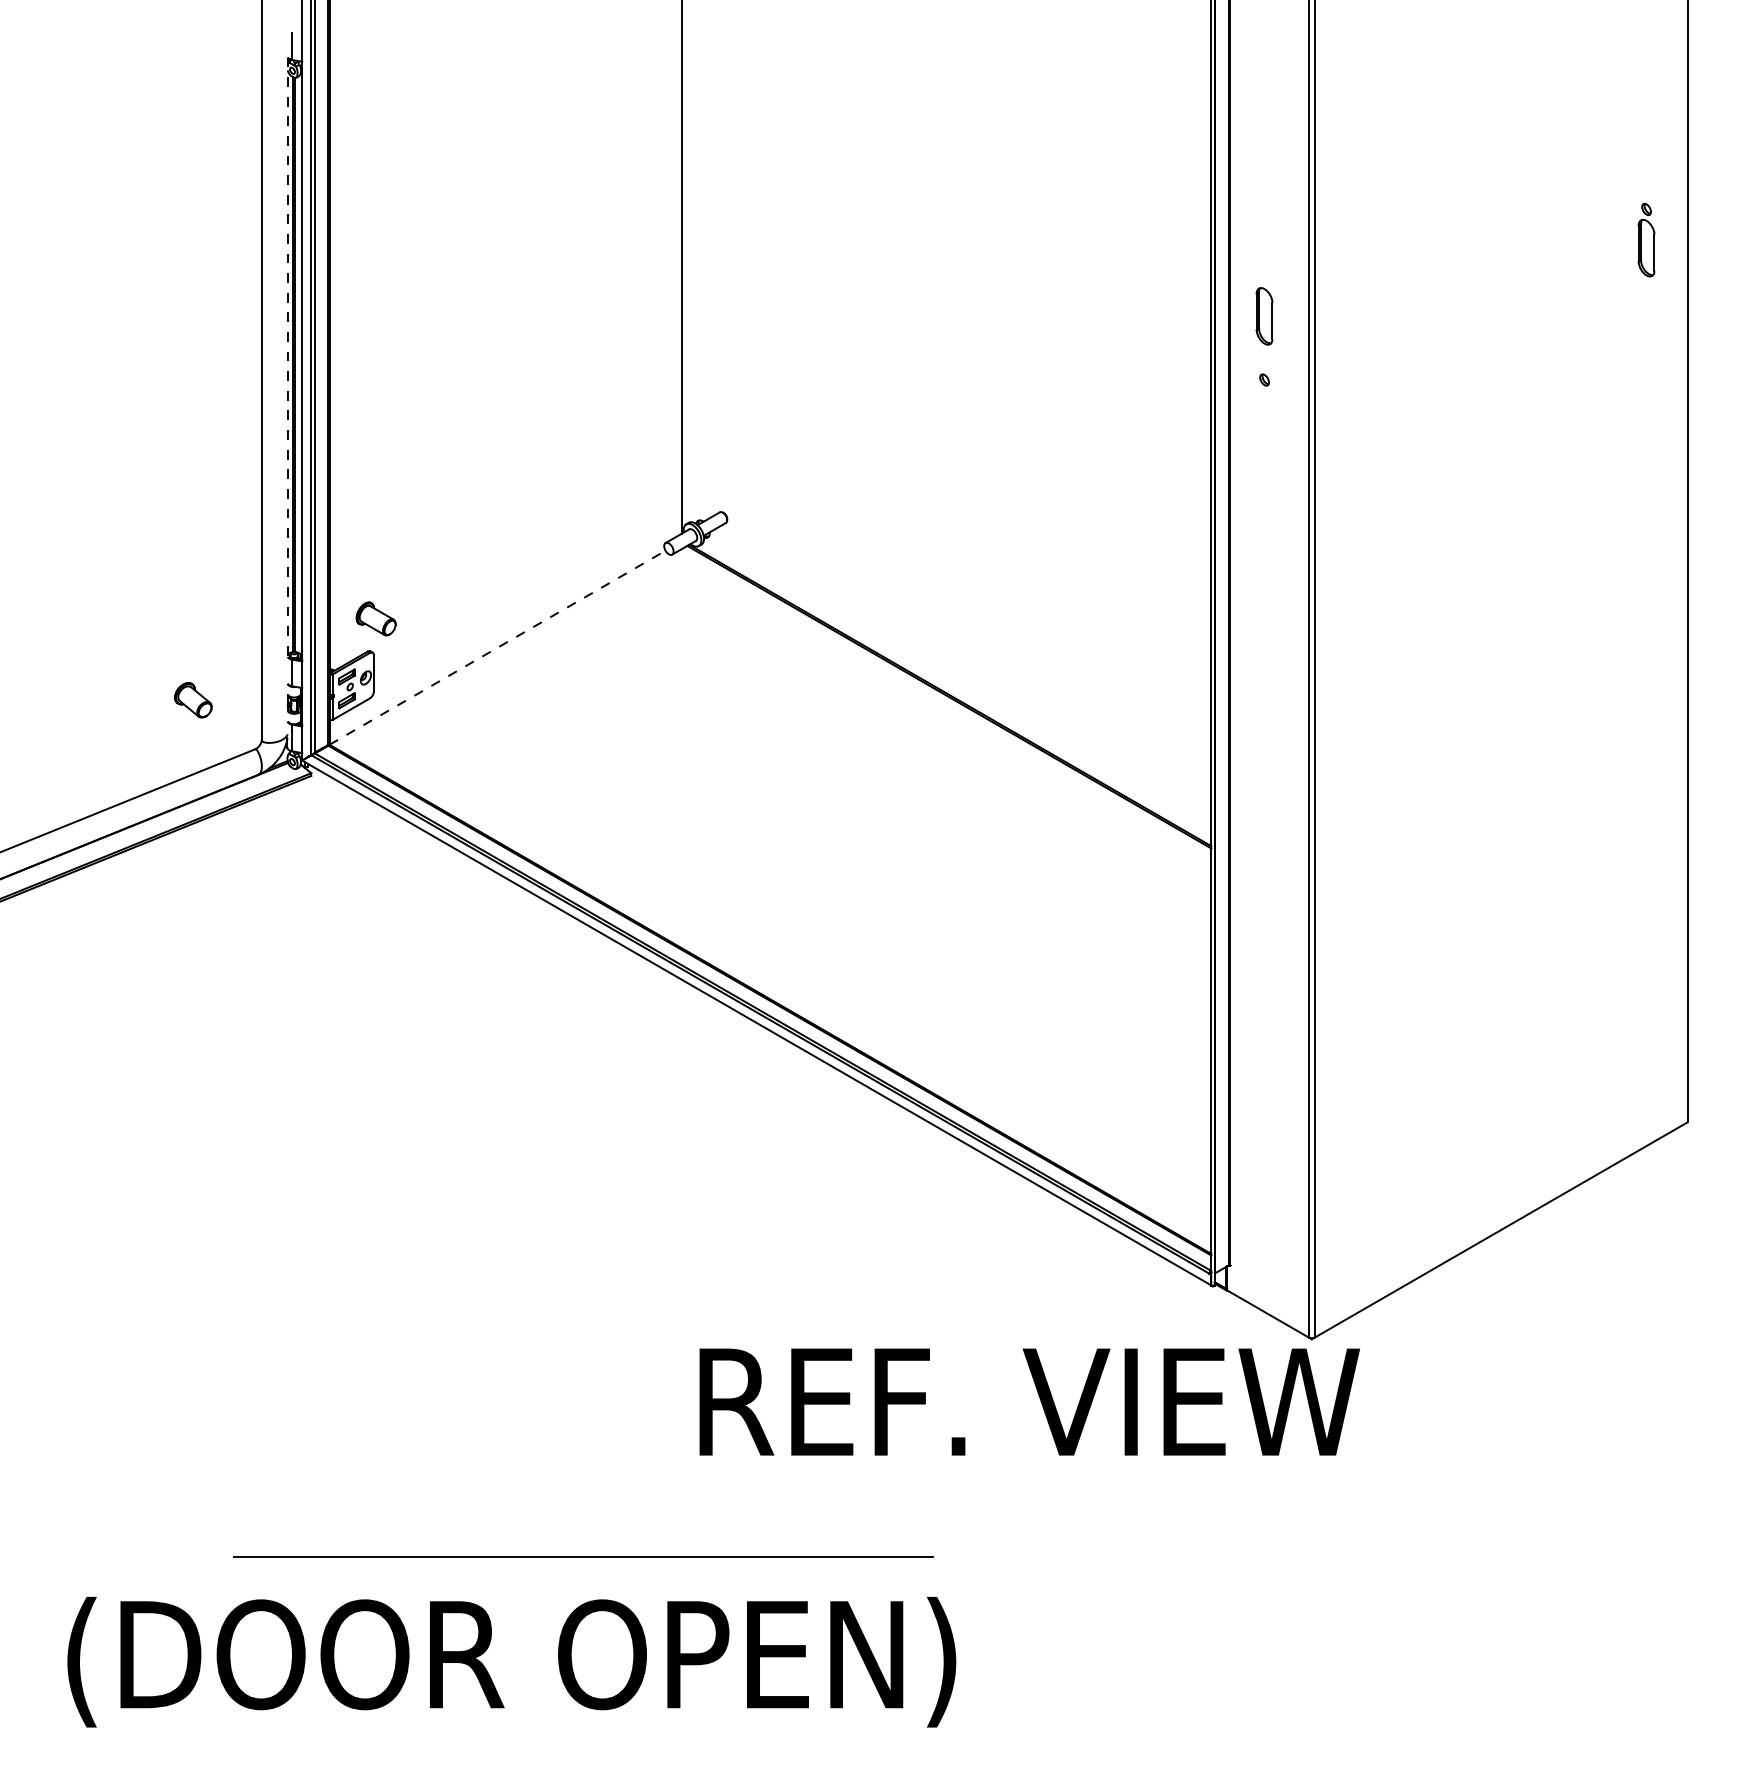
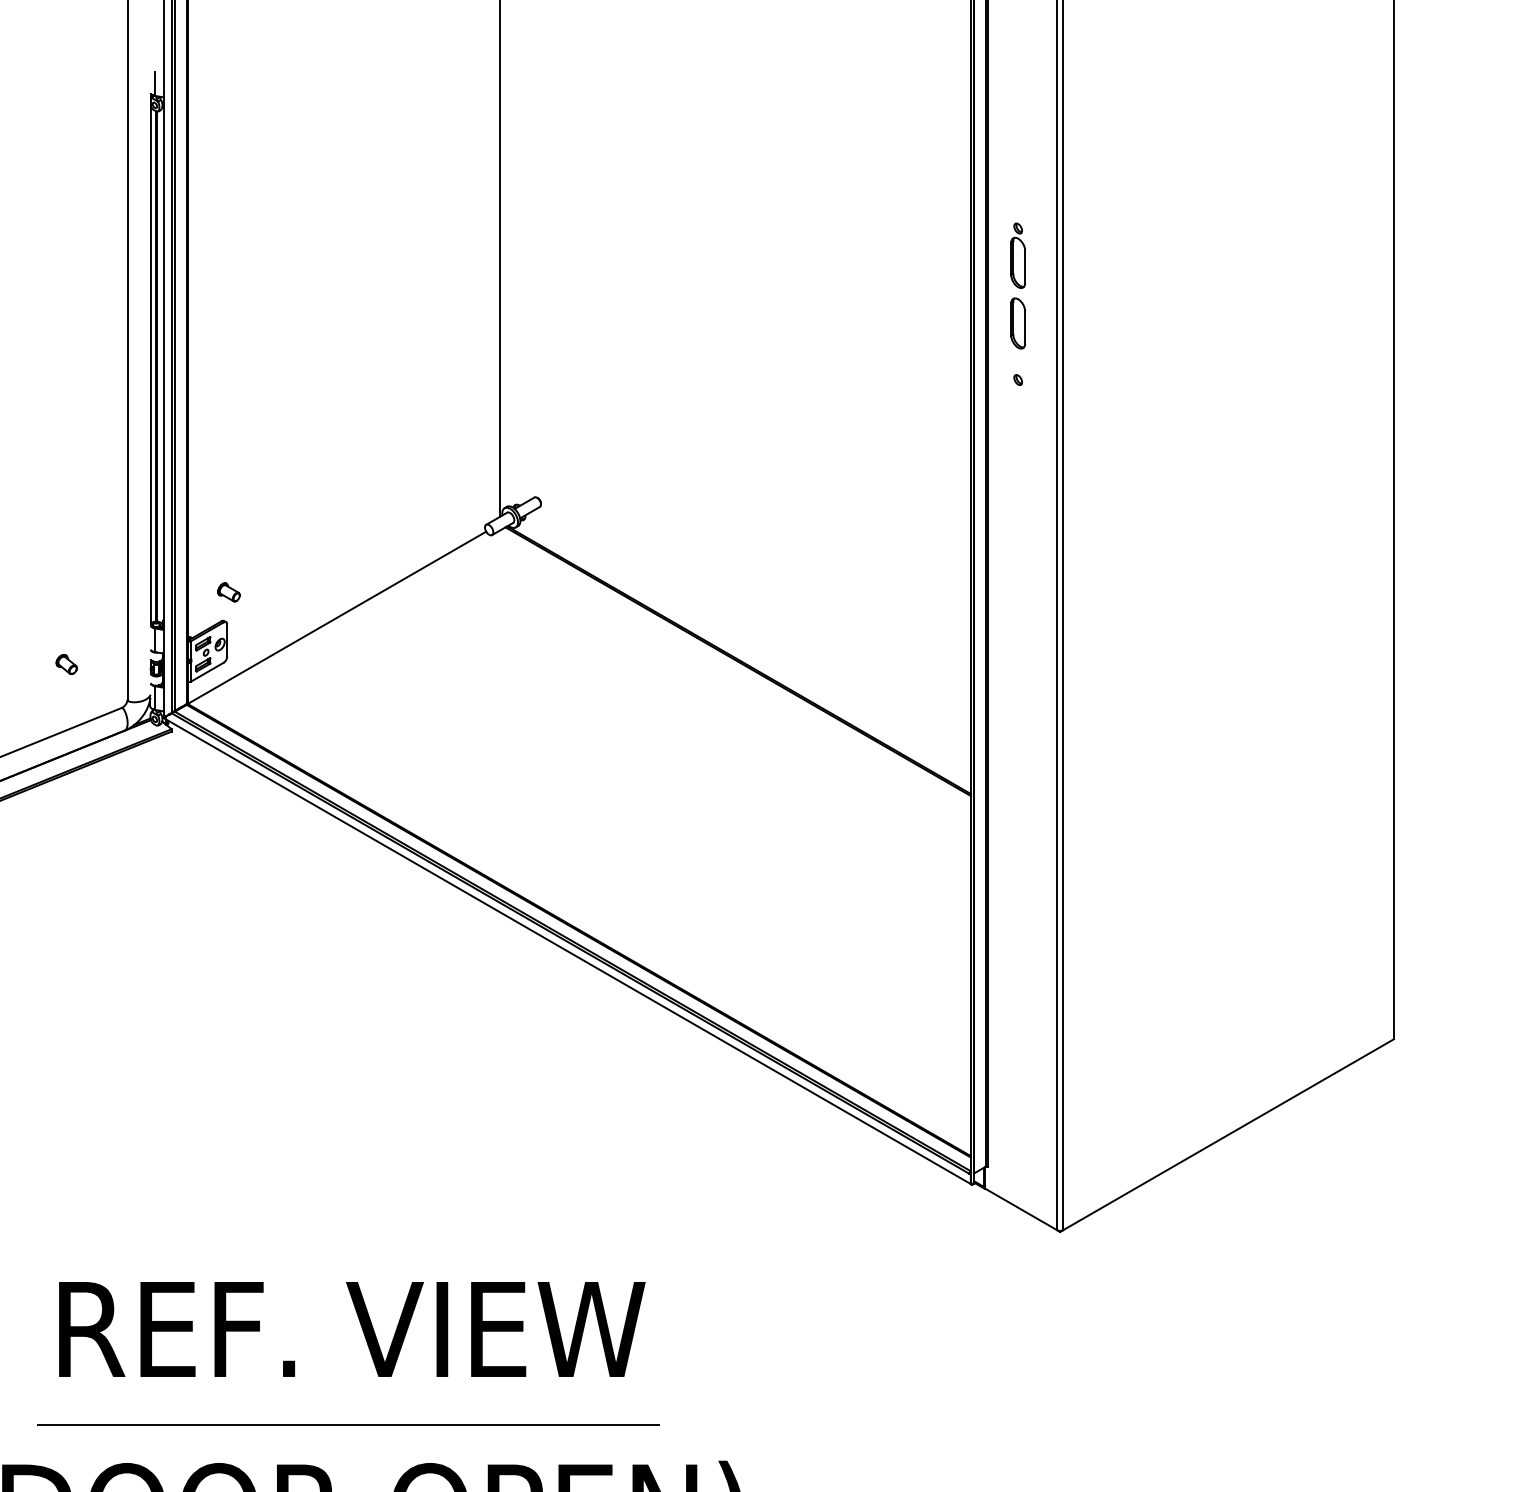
part: (1646, 239) -> (1018, 255), moved
line: (287, 357) -> (150, 360), dashed -> solid
part: (375, 619) -> (228, 592), size x0.62
line: (497, 647) -> (336, 617), dashed -> solid
part: (192, 700) -> (66, 664), size x0.62
text: (1029, 1401) -> (352, 1328), moved
line: (583, 1556) -> (348, 1424), moved

